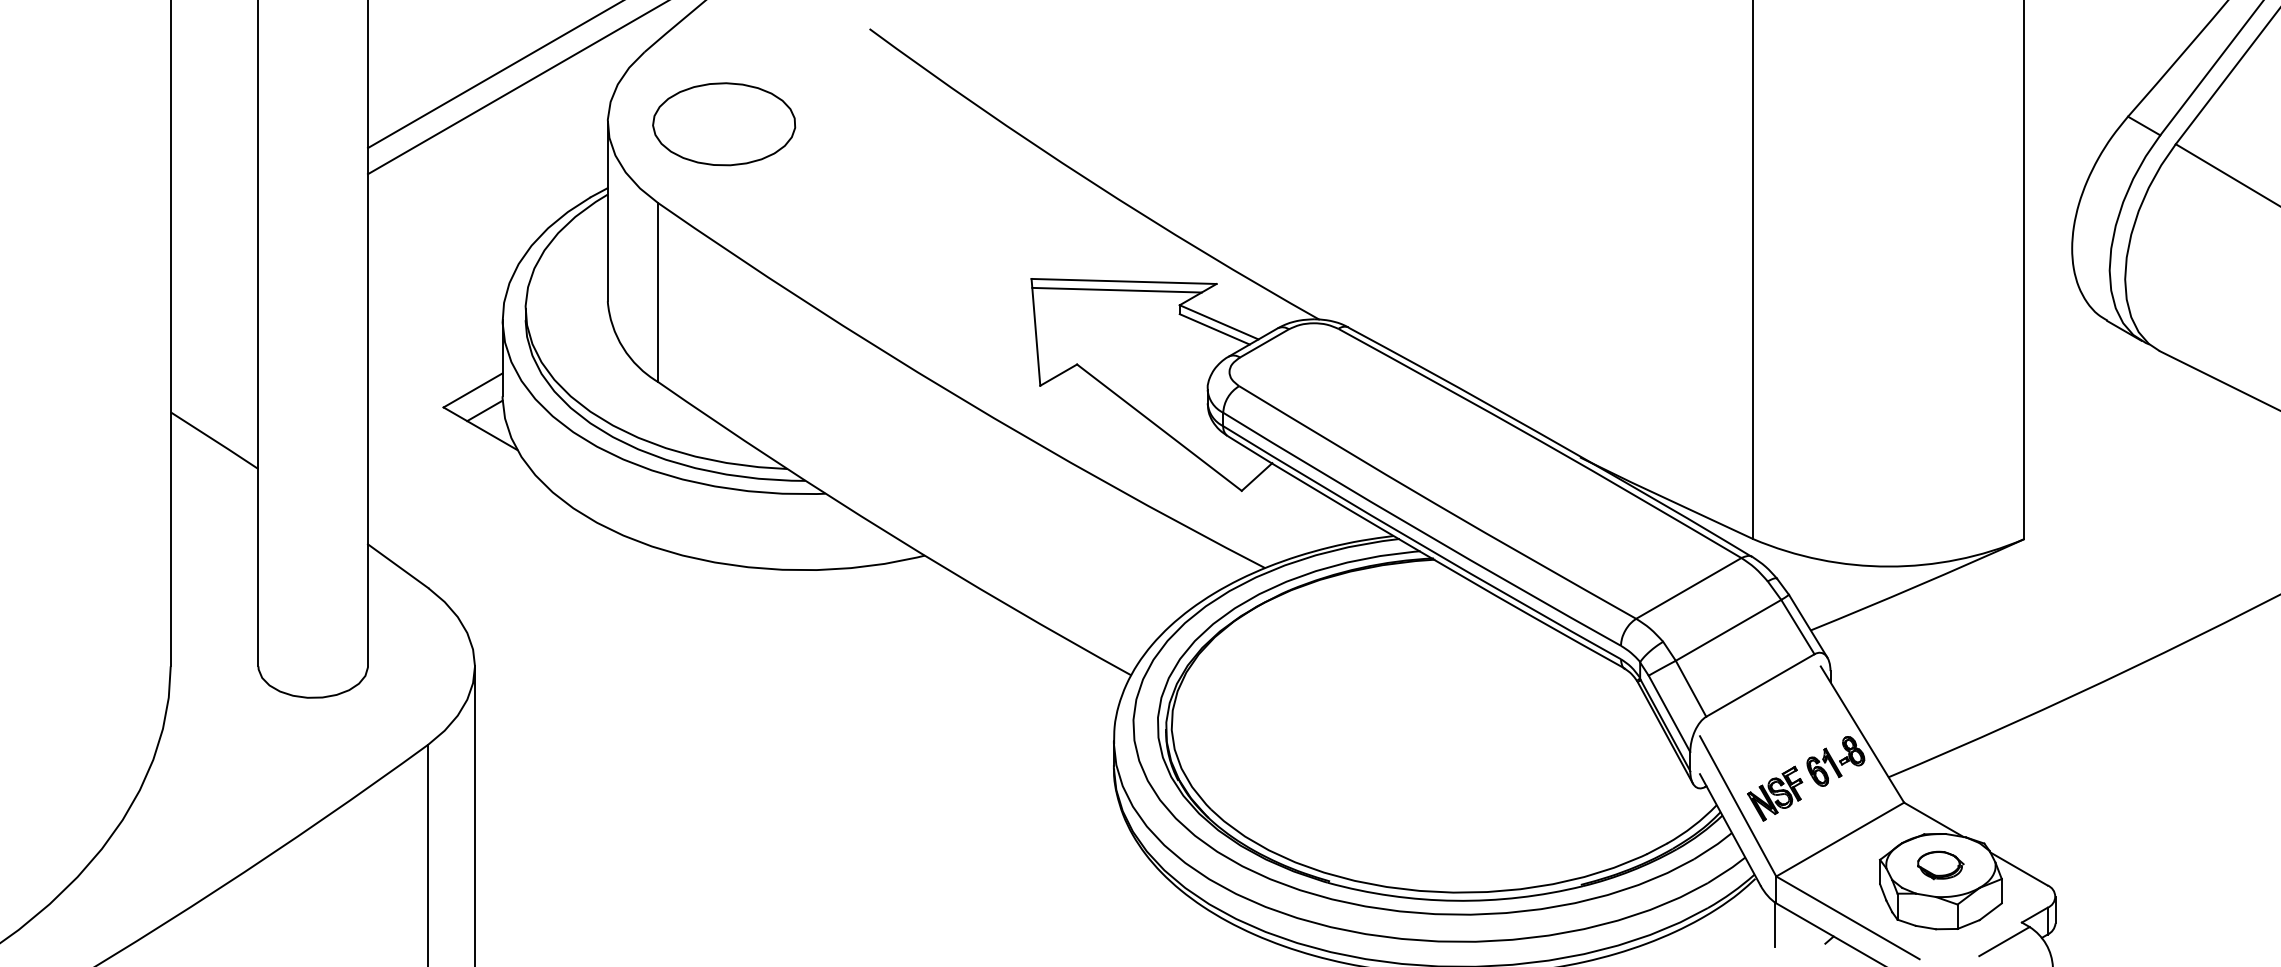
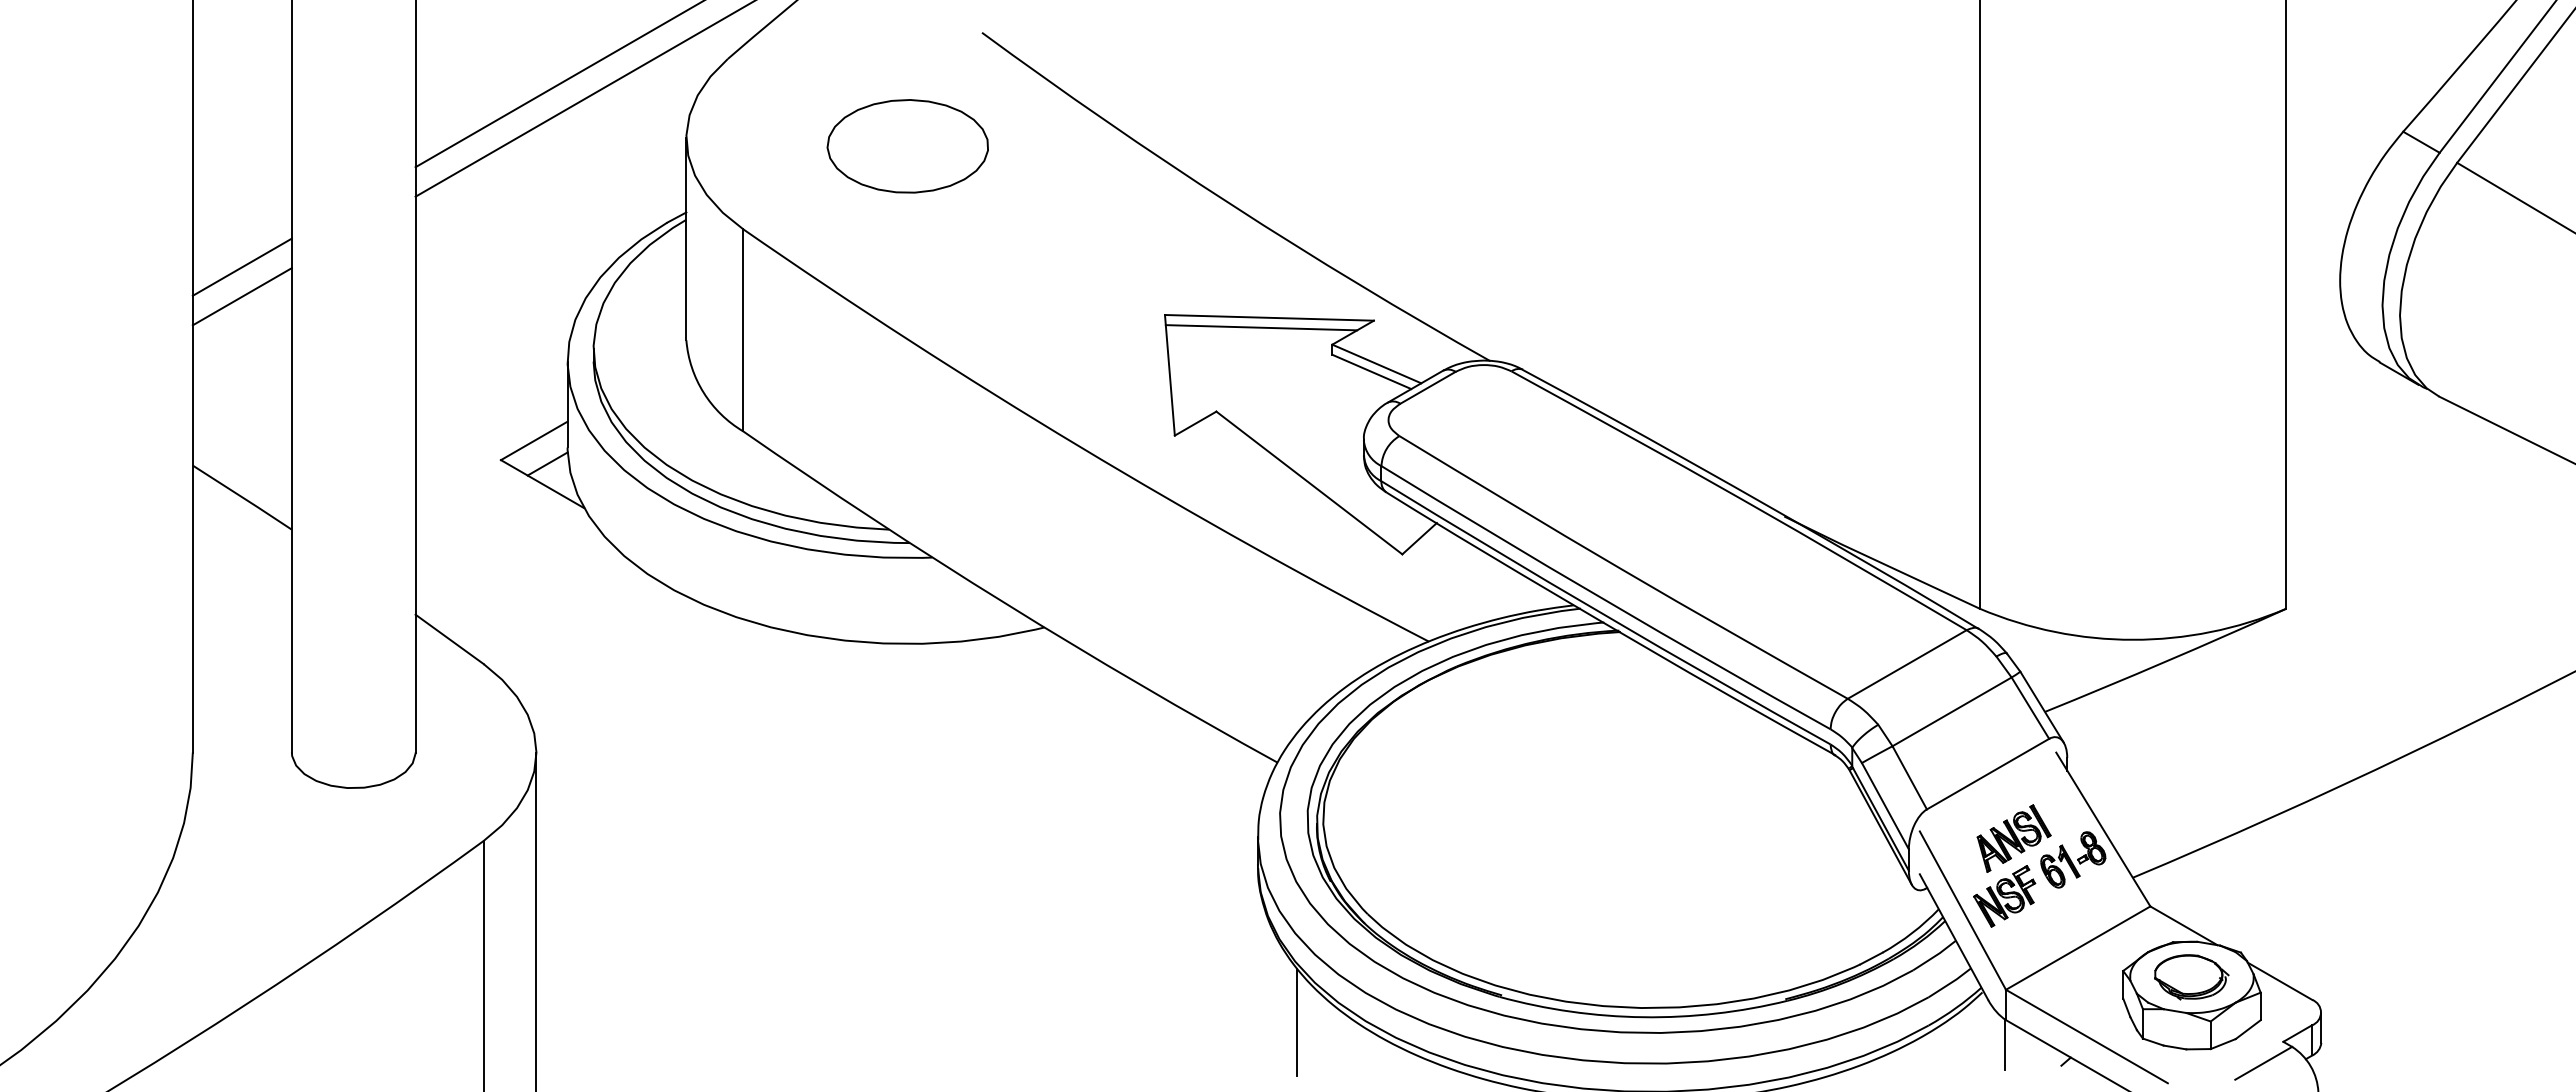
part: (723, 124) -> (907, 146), moved
line: (213, 236) -> (241, 266), added
line: (213, 262) -> (241, 296), added
part: (1782, 742) -> (2013, 838), added
part: (1940, 865) -> (2191, 977), size x1.43
line: (1148, 904) -> (1297, 1021), added

